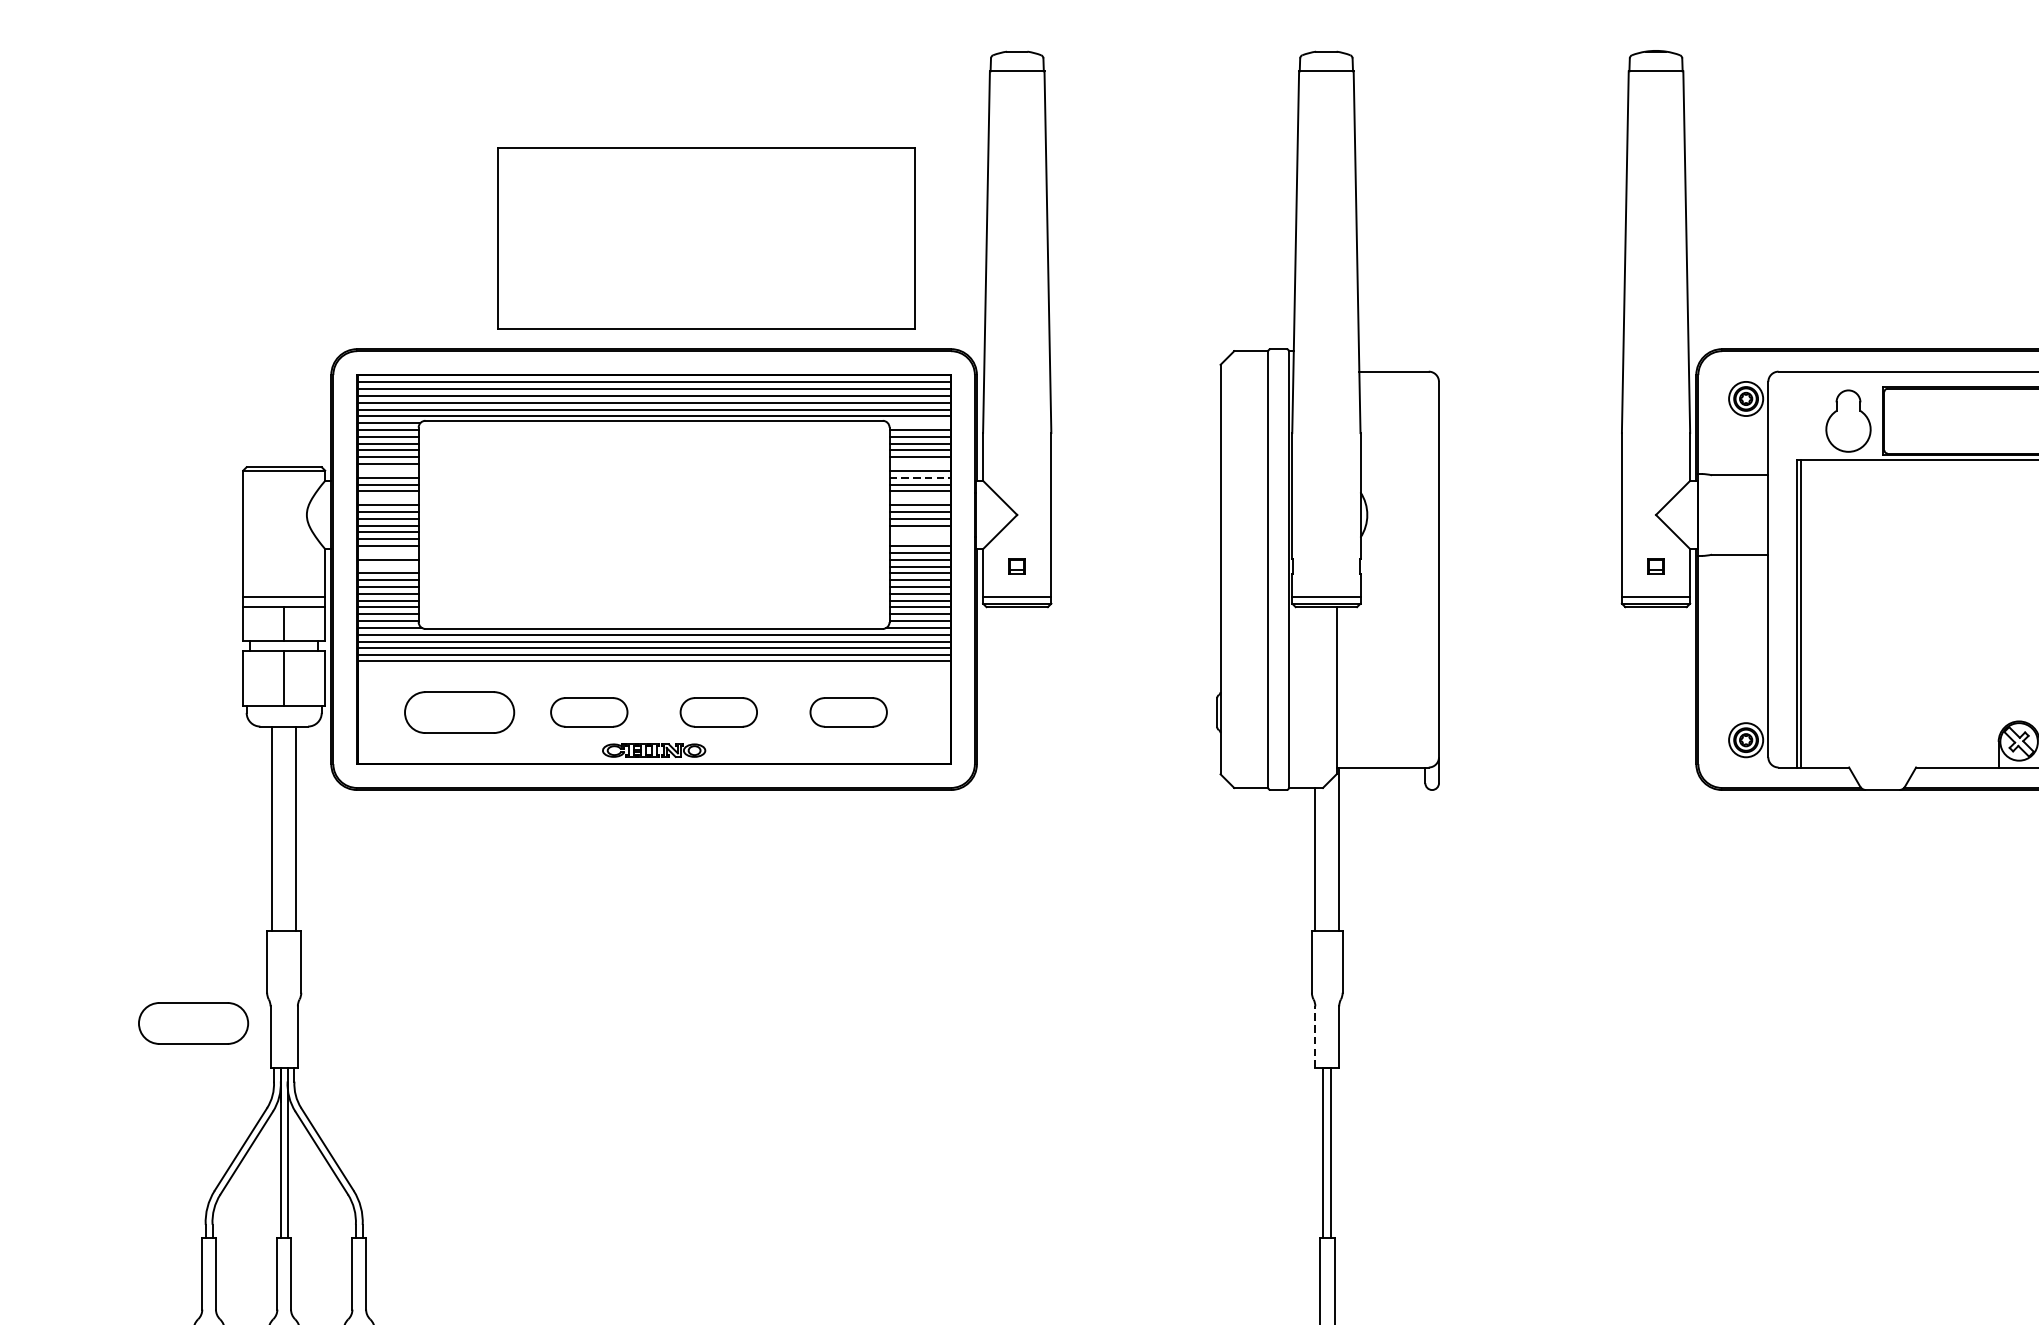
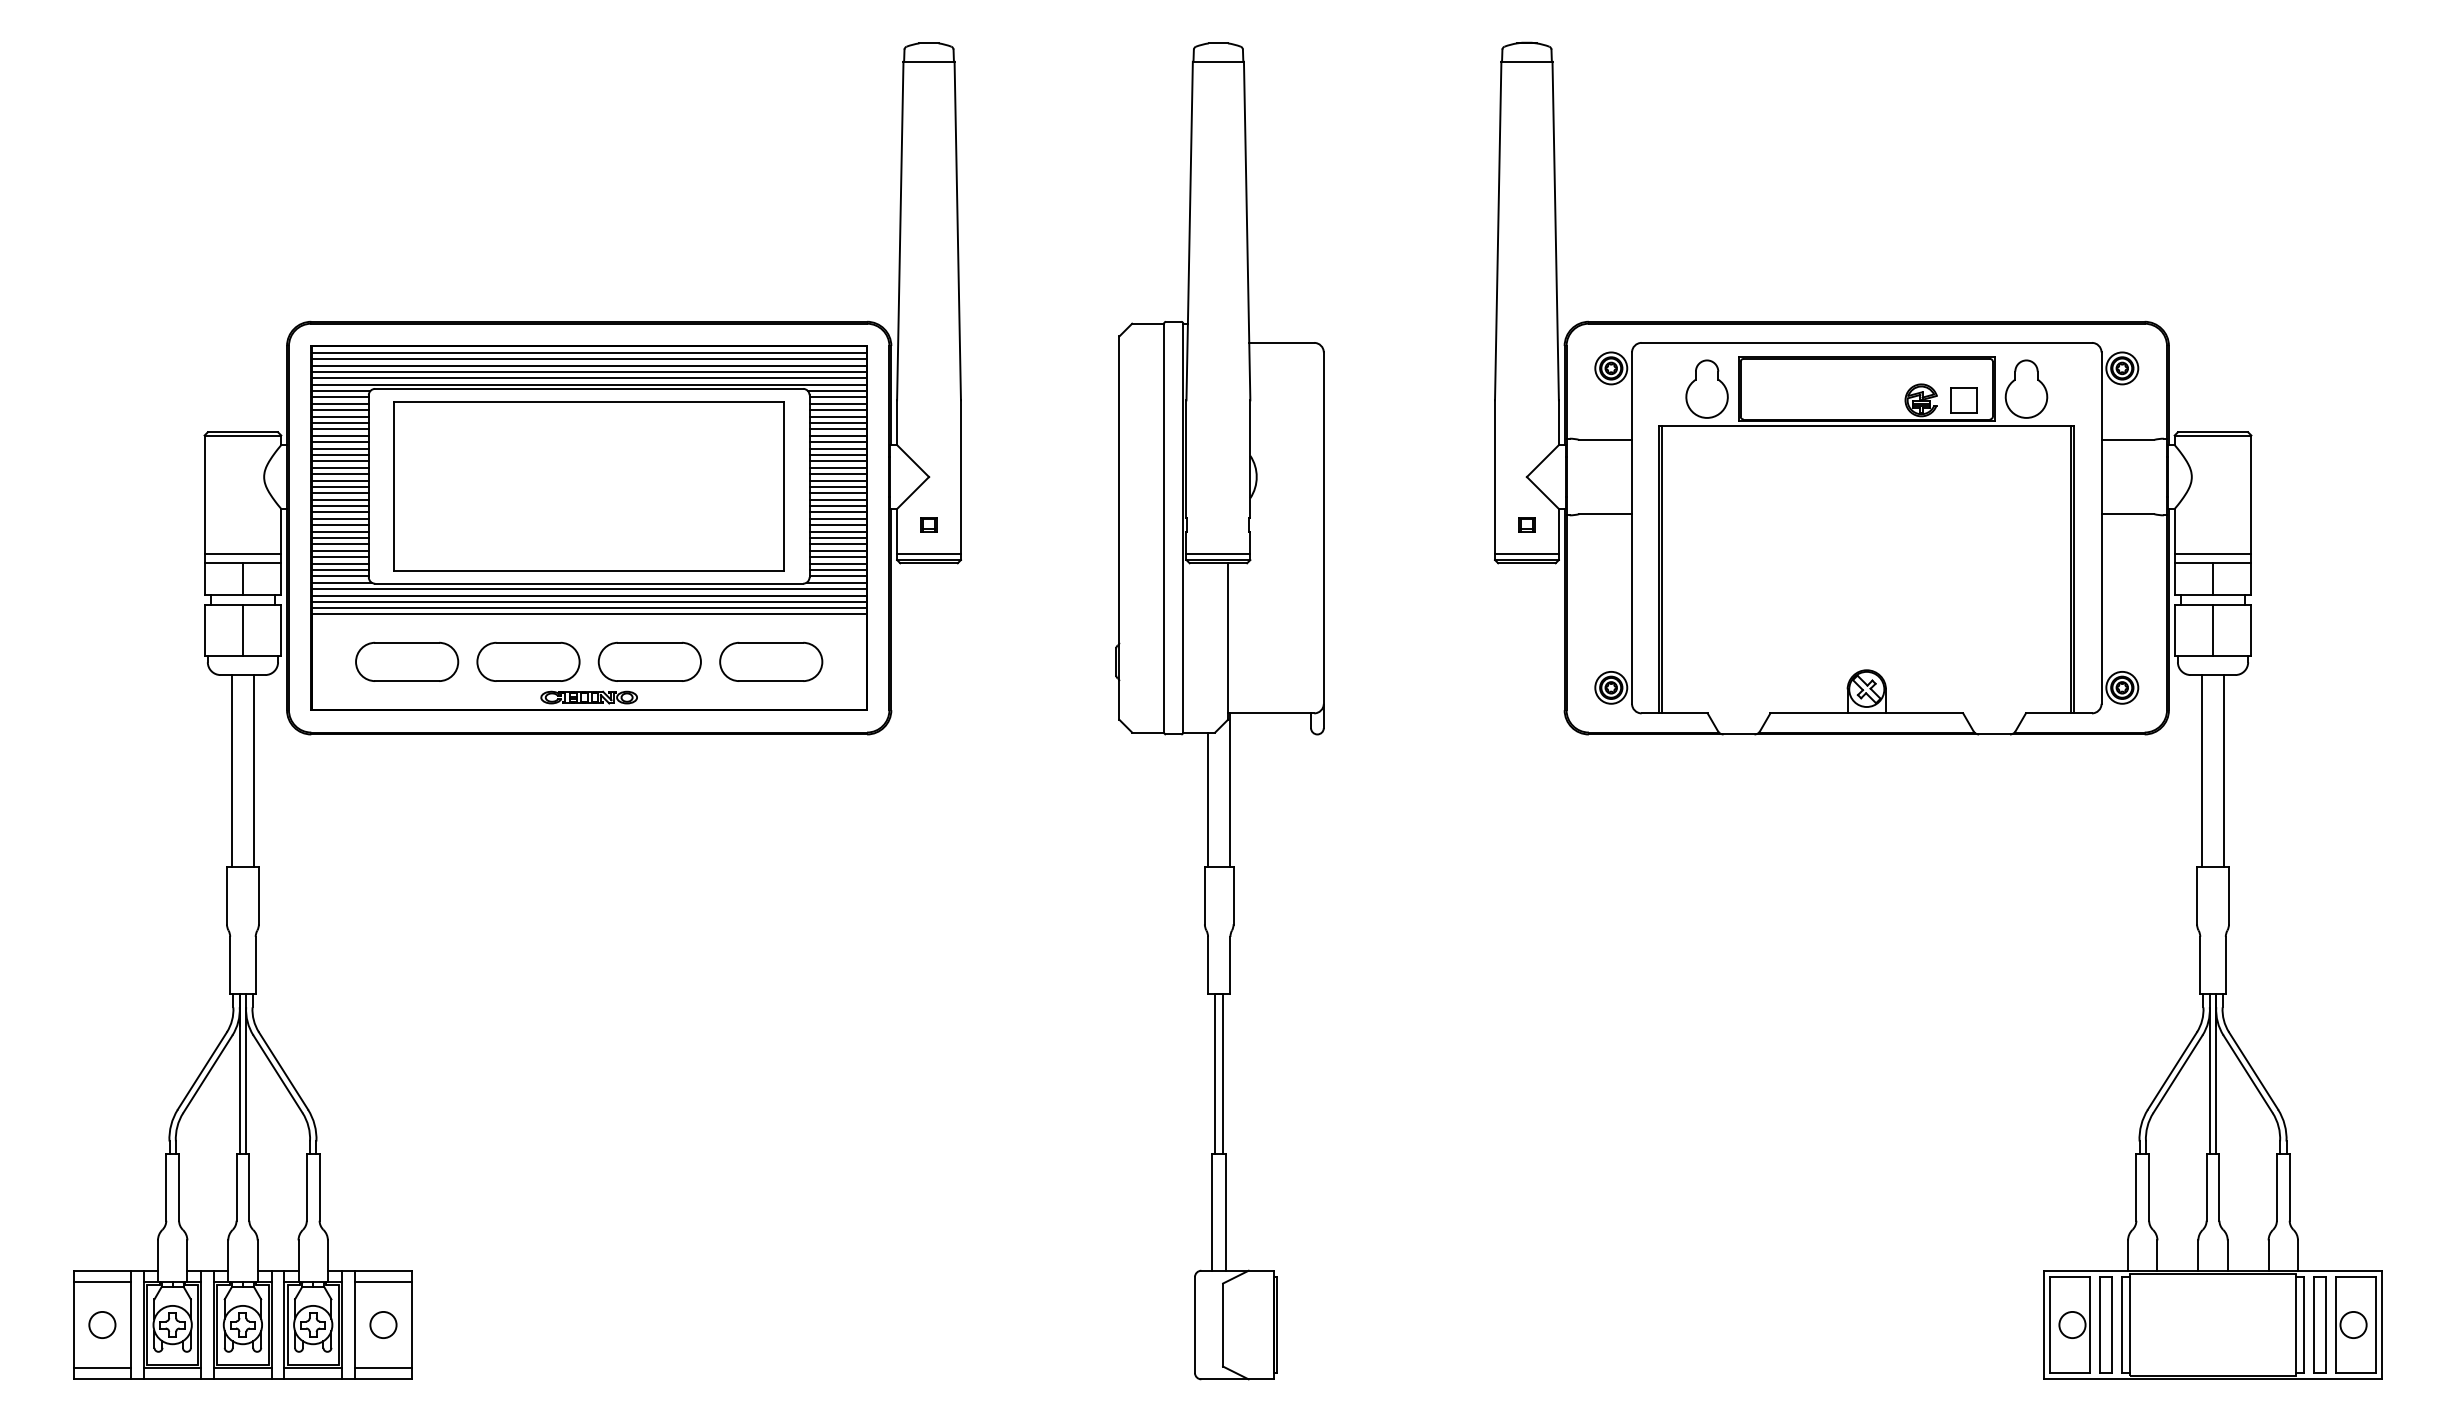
part: (705, 238) -> (588, 486), moved
line: (919, 423) -> (837, 391), added
line: (919, 464) -> (837, 429), added
line: (387, 470) -> (339, 435), added
line: (920, 478) -> (838, 442), dashed -> solid
line: (387, 498) -> (339, 461), added
line: (919, 498) -> (837, 461), added
line: (919, 532) -> (837, 493), added
line: (919, 538) -> (837, 499), added
line: (387, 552) -> (339, 512), added
line: (387, 566) -> (339, 525), added
part: (589, 712) -> (528, 661), size x1.43
part: (718, 712) -> (649, 661), size x1.43
part: (848, 712) -> (771, 661), size x1.43
part: (193, 1022) -> (158, 952), removed
line: (1315, 1036) -> (1208, 965), dashed -> solid

